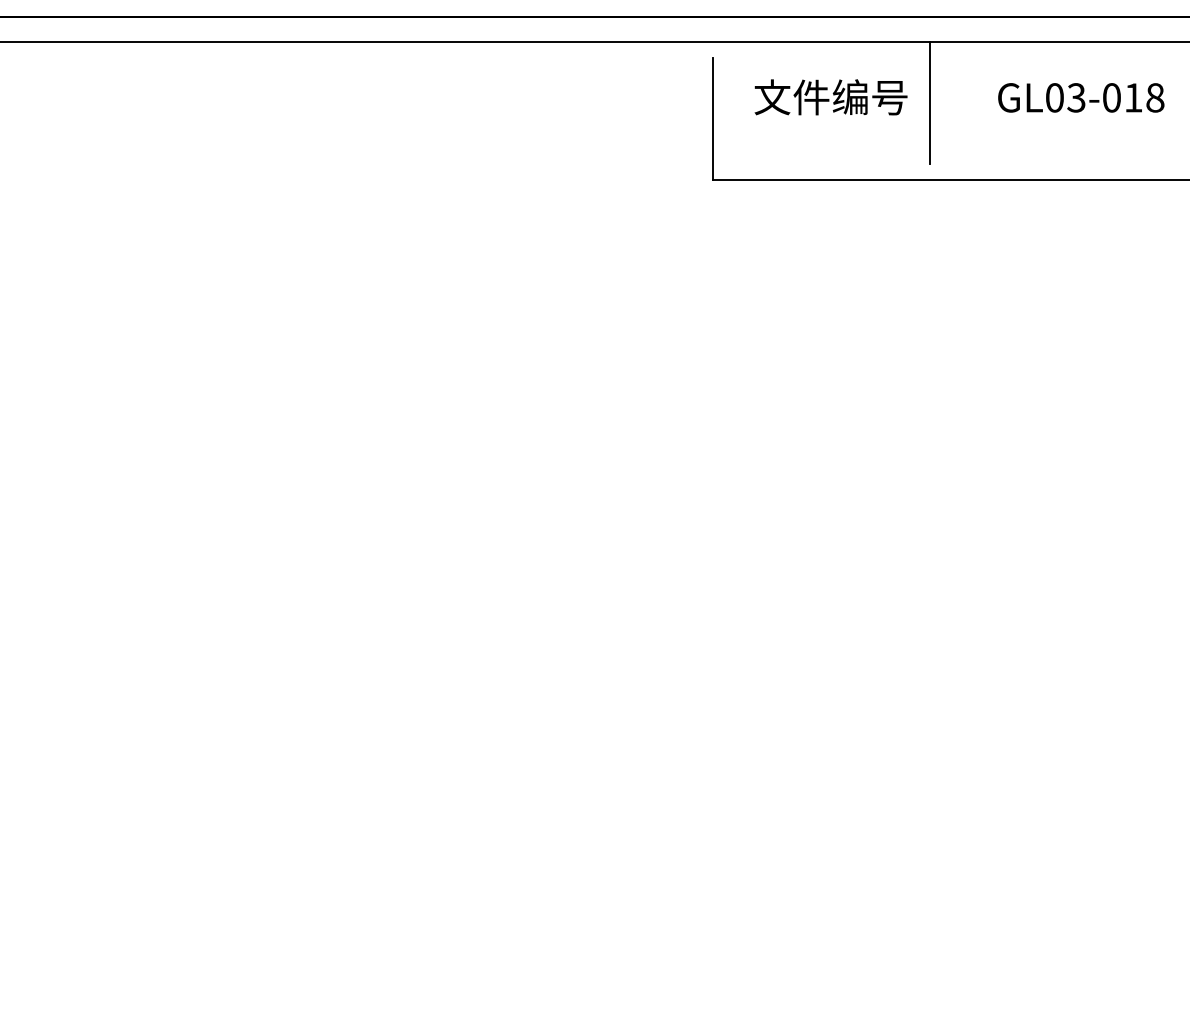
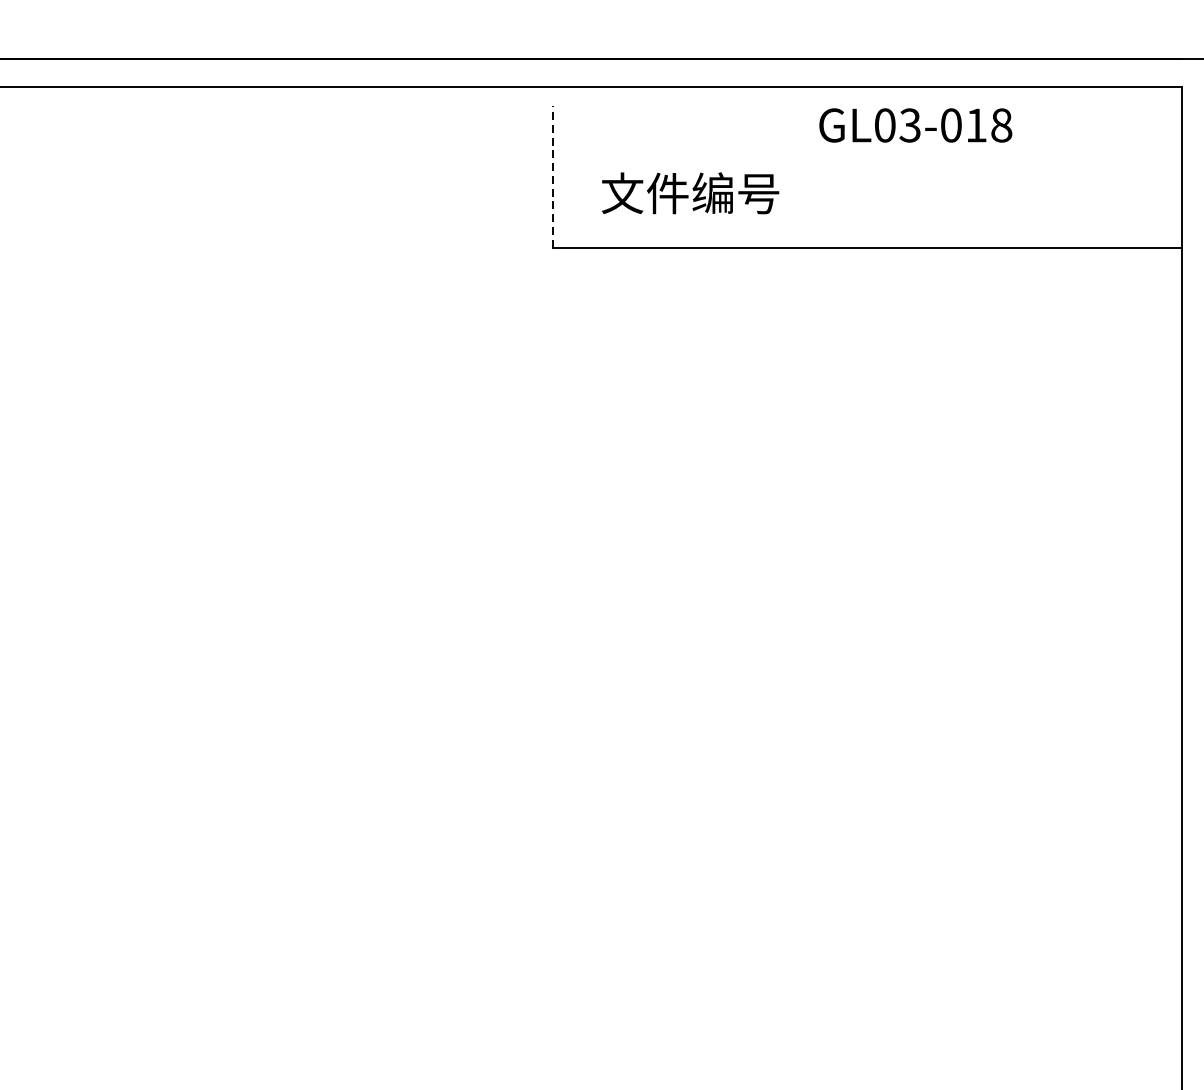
text: (830, 97) -> (689, 193), moved
text: (1081, 97) -> (916, 125), moved
line: (929, 102) -> (804, 157), removed
line: (712, 118) -> (553, 176), solid -> dashed

